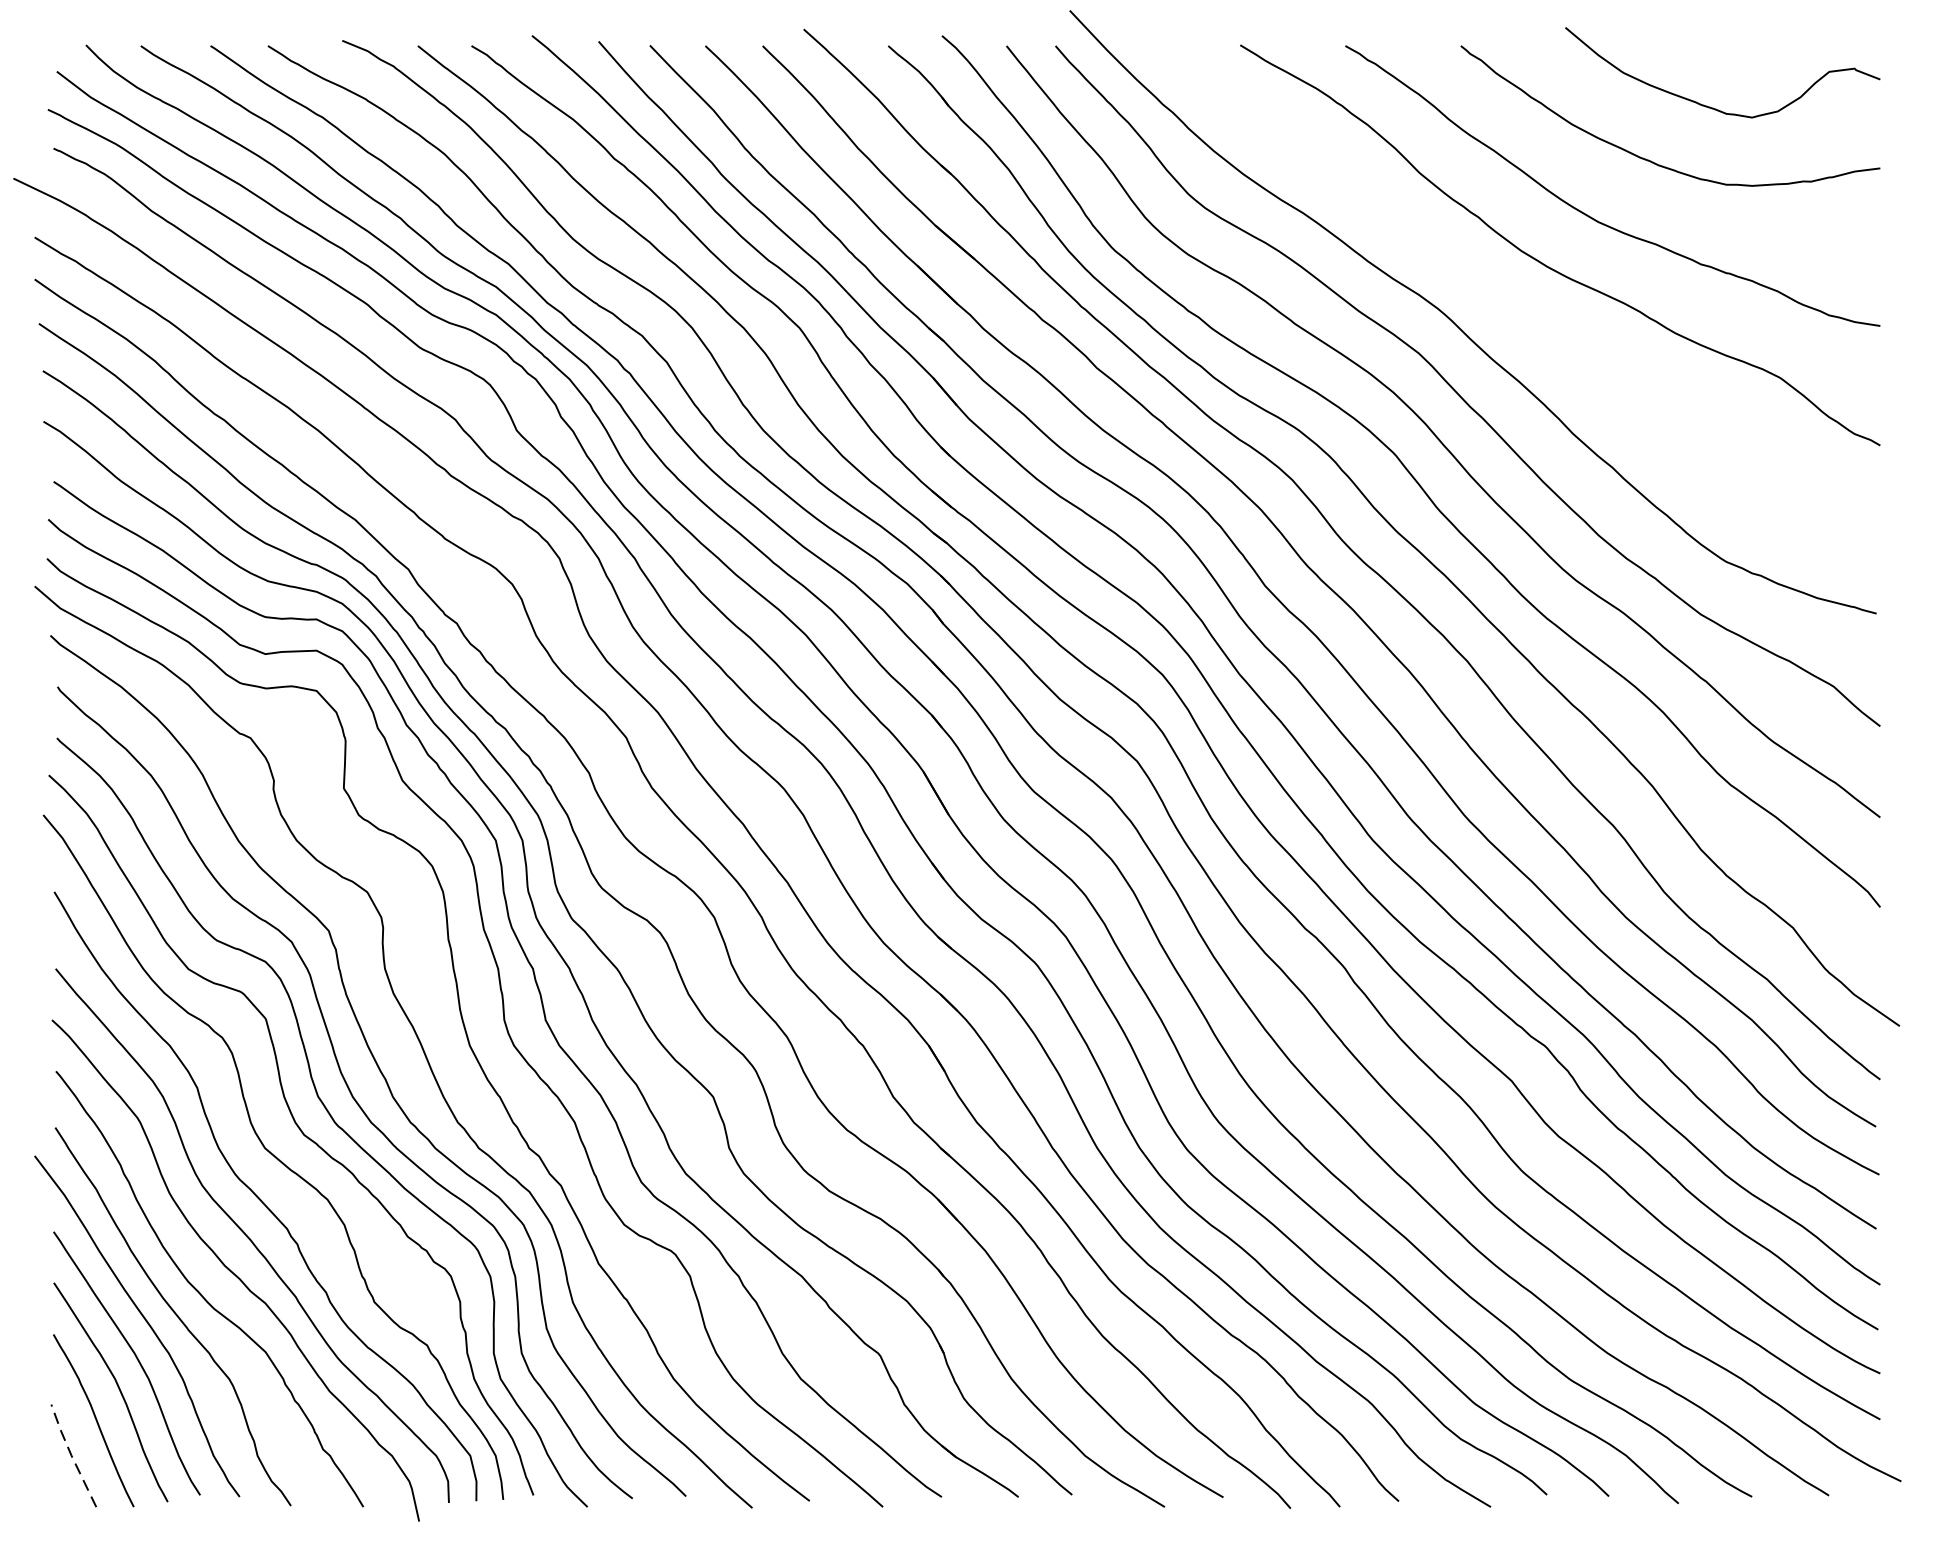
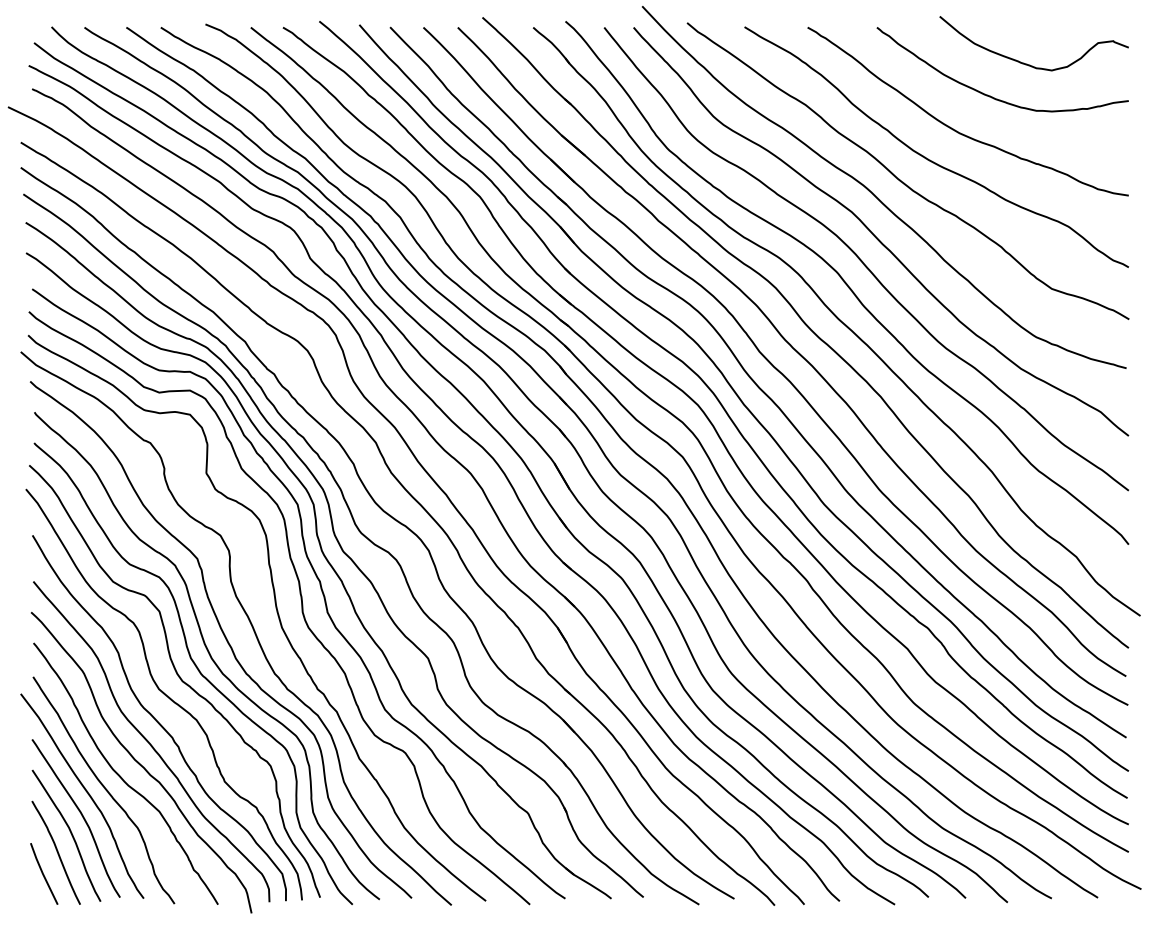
curve: (1498, 297) -> (899, 178), added
line: (70, 1455) -> (42, 873), dashed -> solid

